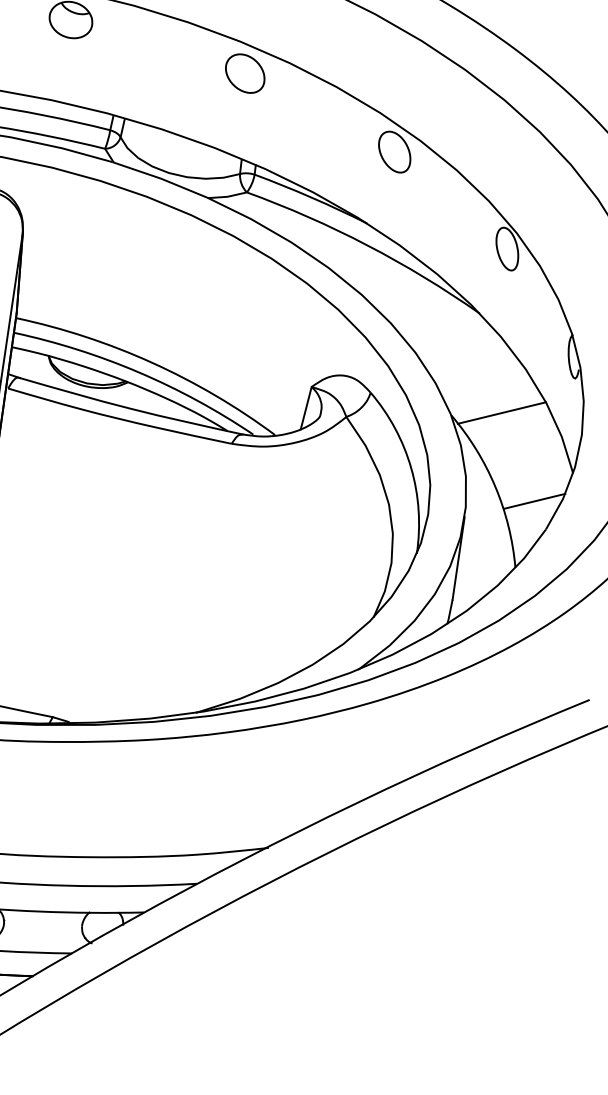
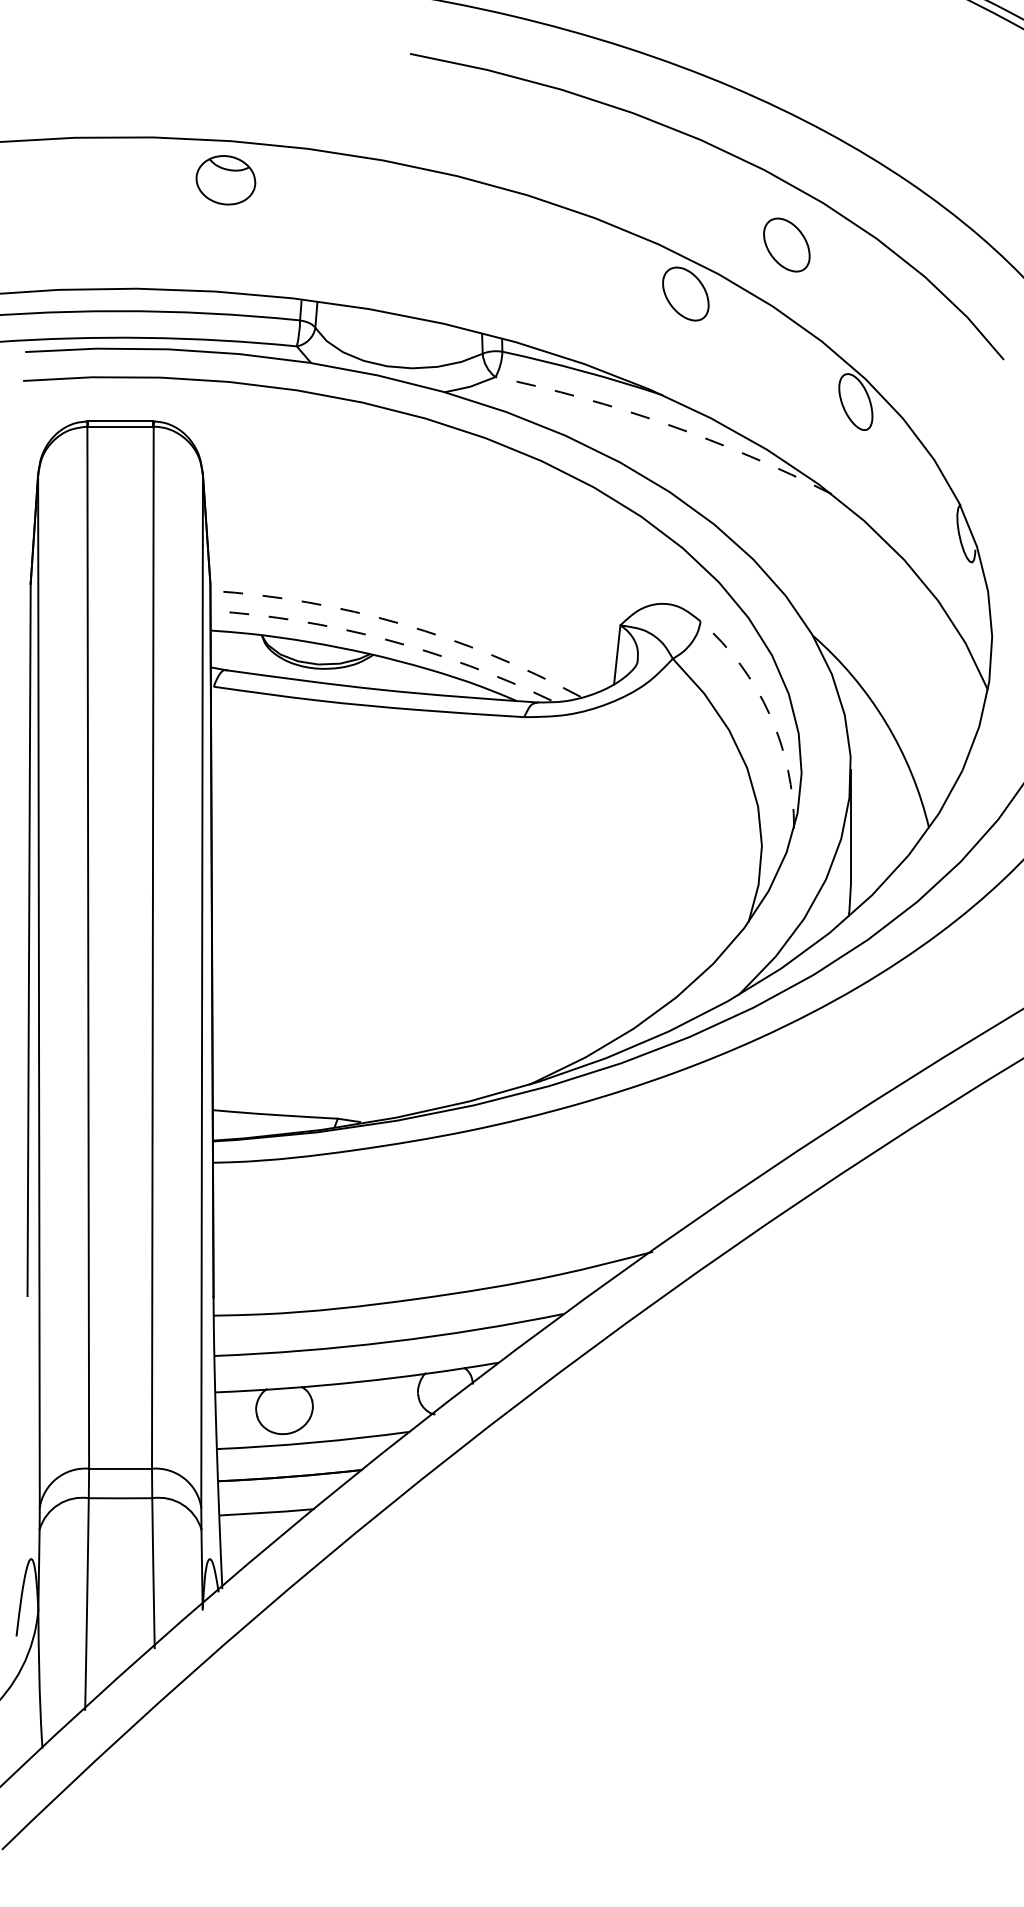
part: (245, 73) -> (470, 218), removed
part: (473, 126) -> (786, 244), added
arc: (367, 245) -> (667, 424), solid -> dashed
arc: (152, 362) -> (401, 623), solid -> dashed
arc: (138, 372) -> (385, 639), solid -> dashed
line: (501, 413) -> (880, 623), removed
arc: (411, 467) -> (769, 714), solid -> dashed
line: (534, 501) -> (941, 735), removed

